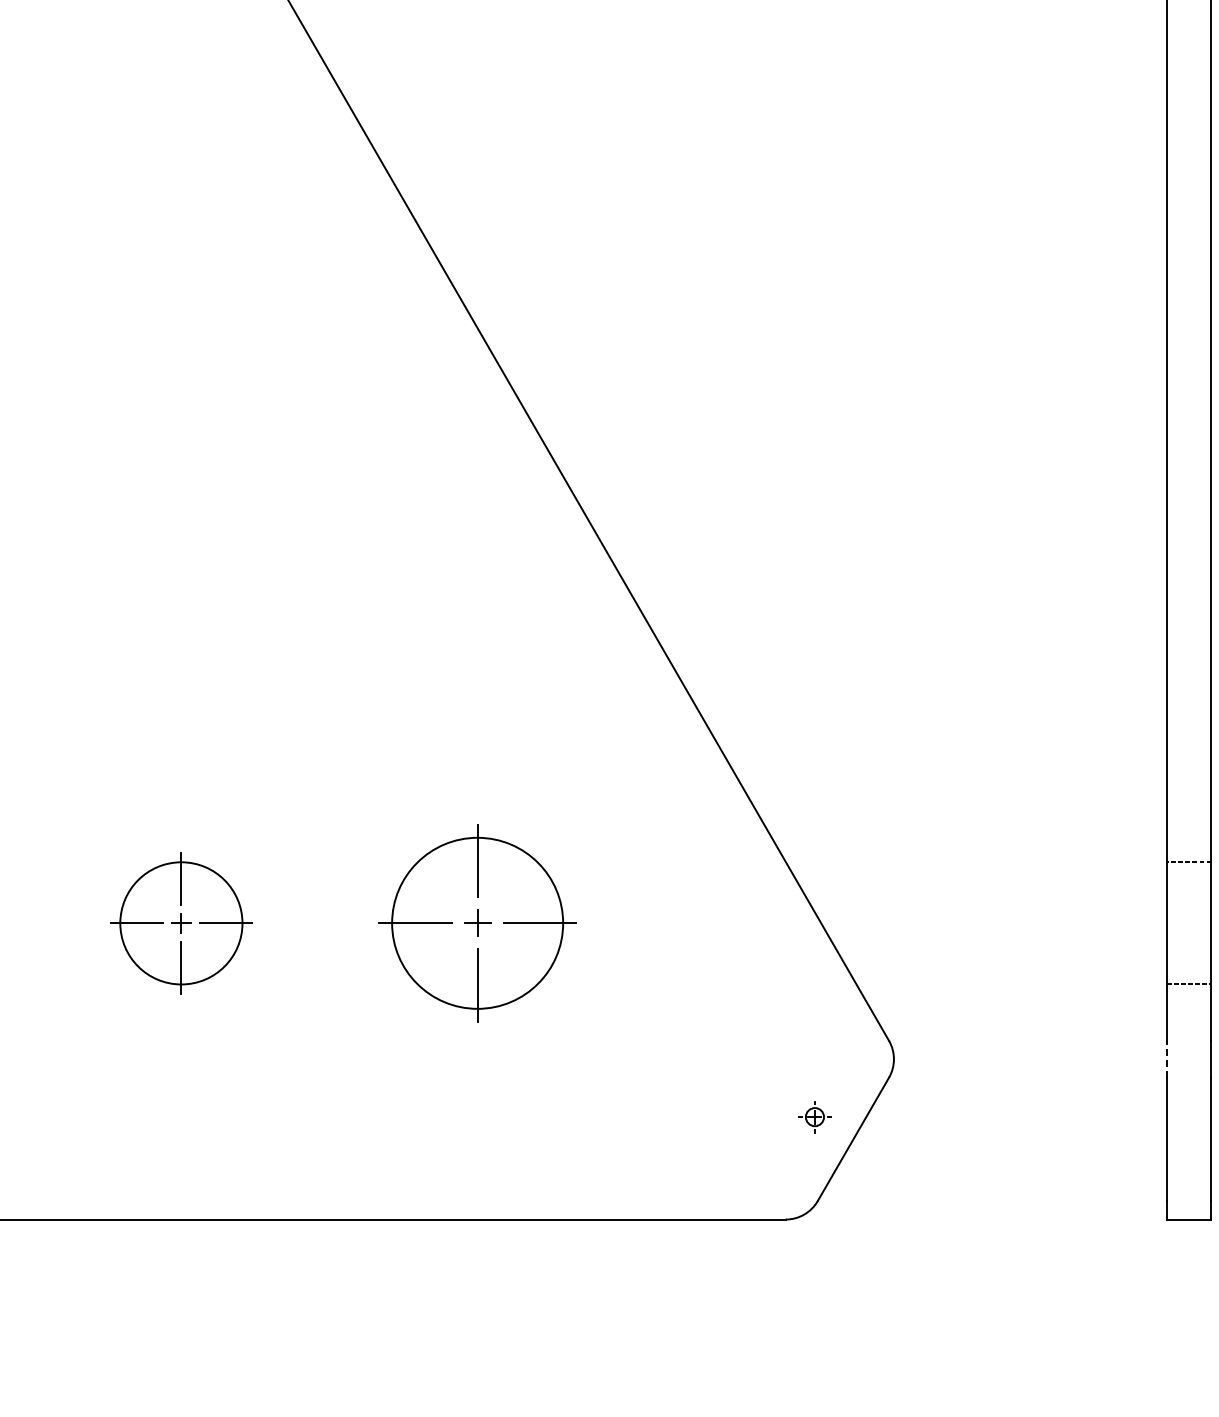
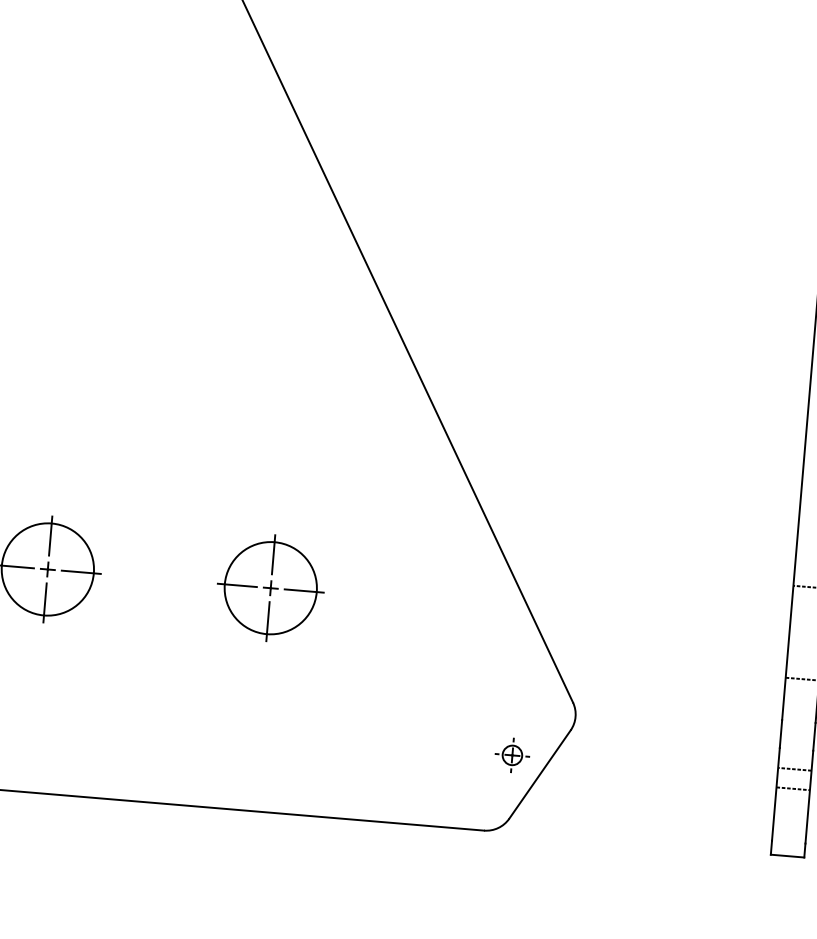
part: (477, 923) -> (270, 588), size x0.71
line: (1166, 1059) -> (780, 734), dashed -> solid
line: (1188, 1104) -> (794, 769), added
part: (814, 1116) -> (512, 754), size x1.43
line: (1188, 1130) -> (792, 789), added

